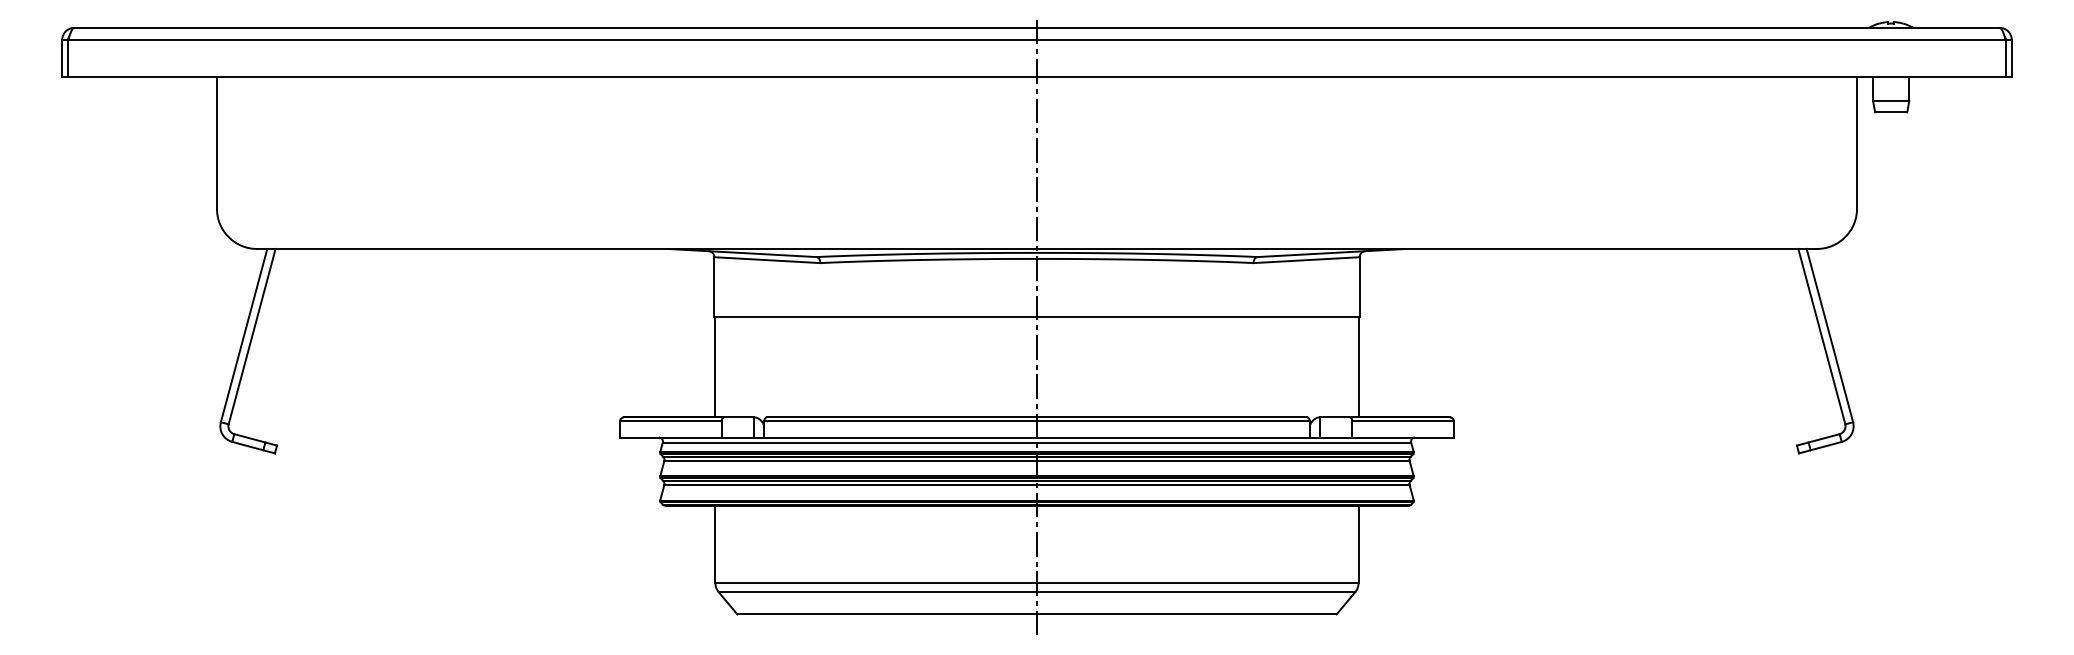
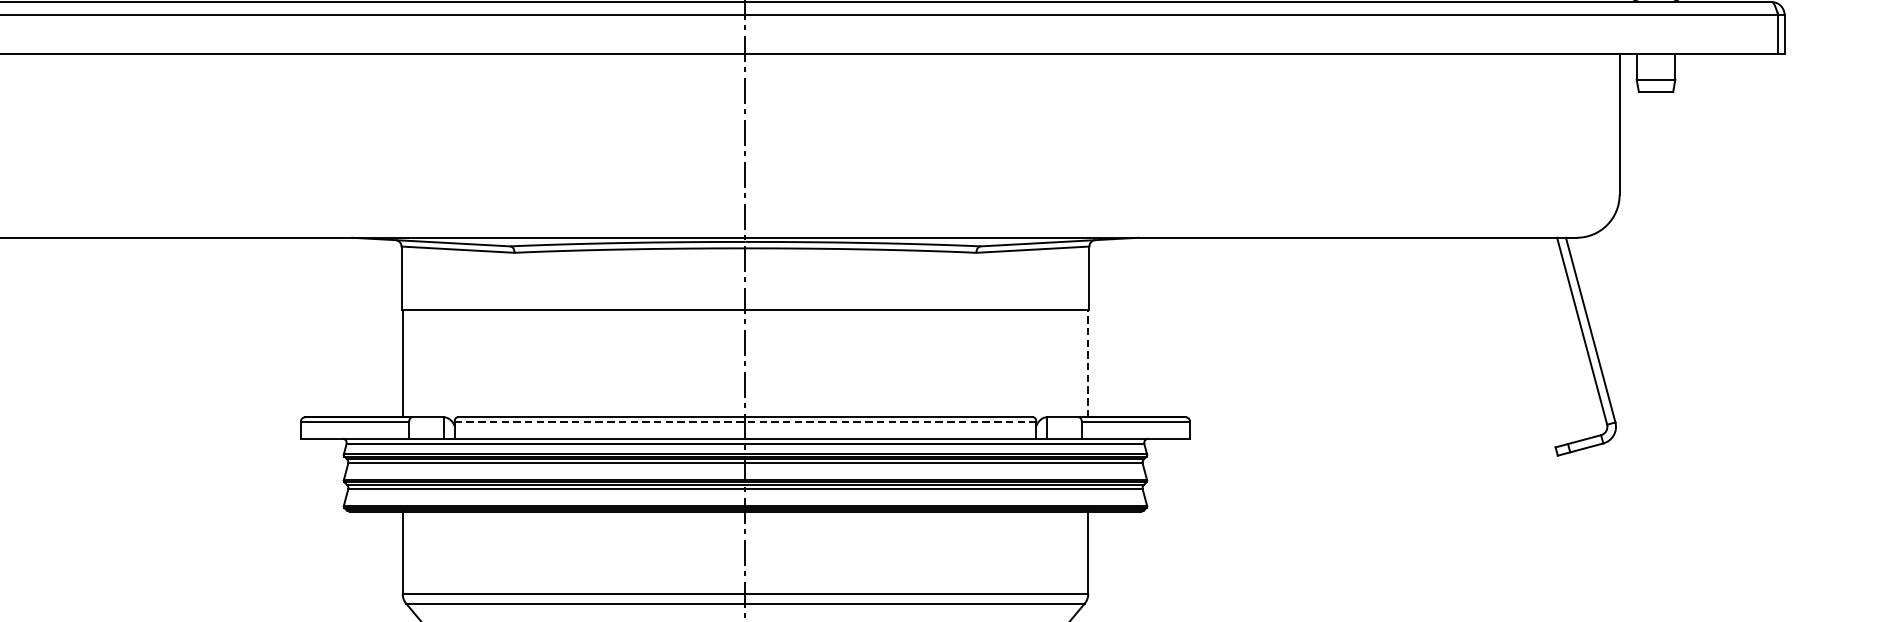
line: (1358, 366) -> (1088, 363), solid -> dashed
line: (1036, 421) -> (744, 421), solid -> dashed

